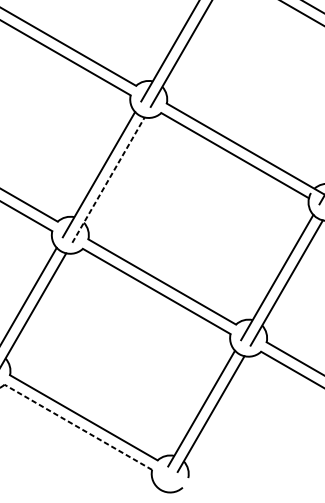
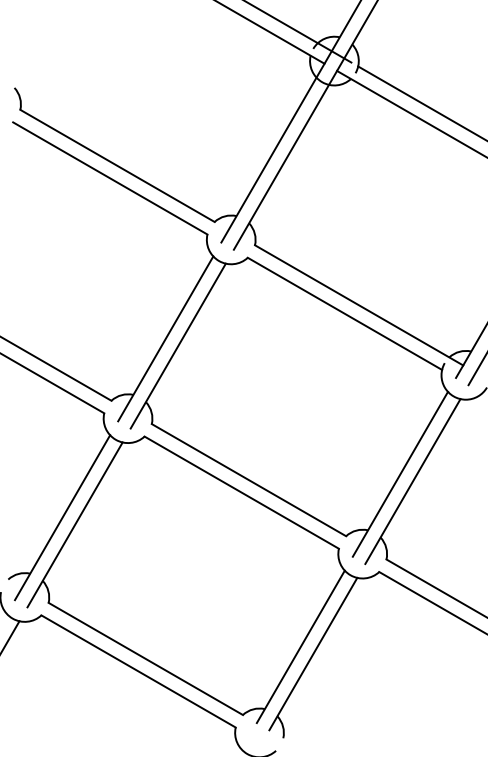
line: (108, 179) -> (178, 345), dashed -> solid
line: (78, 427) -> (138, 671), dashed -> solid

